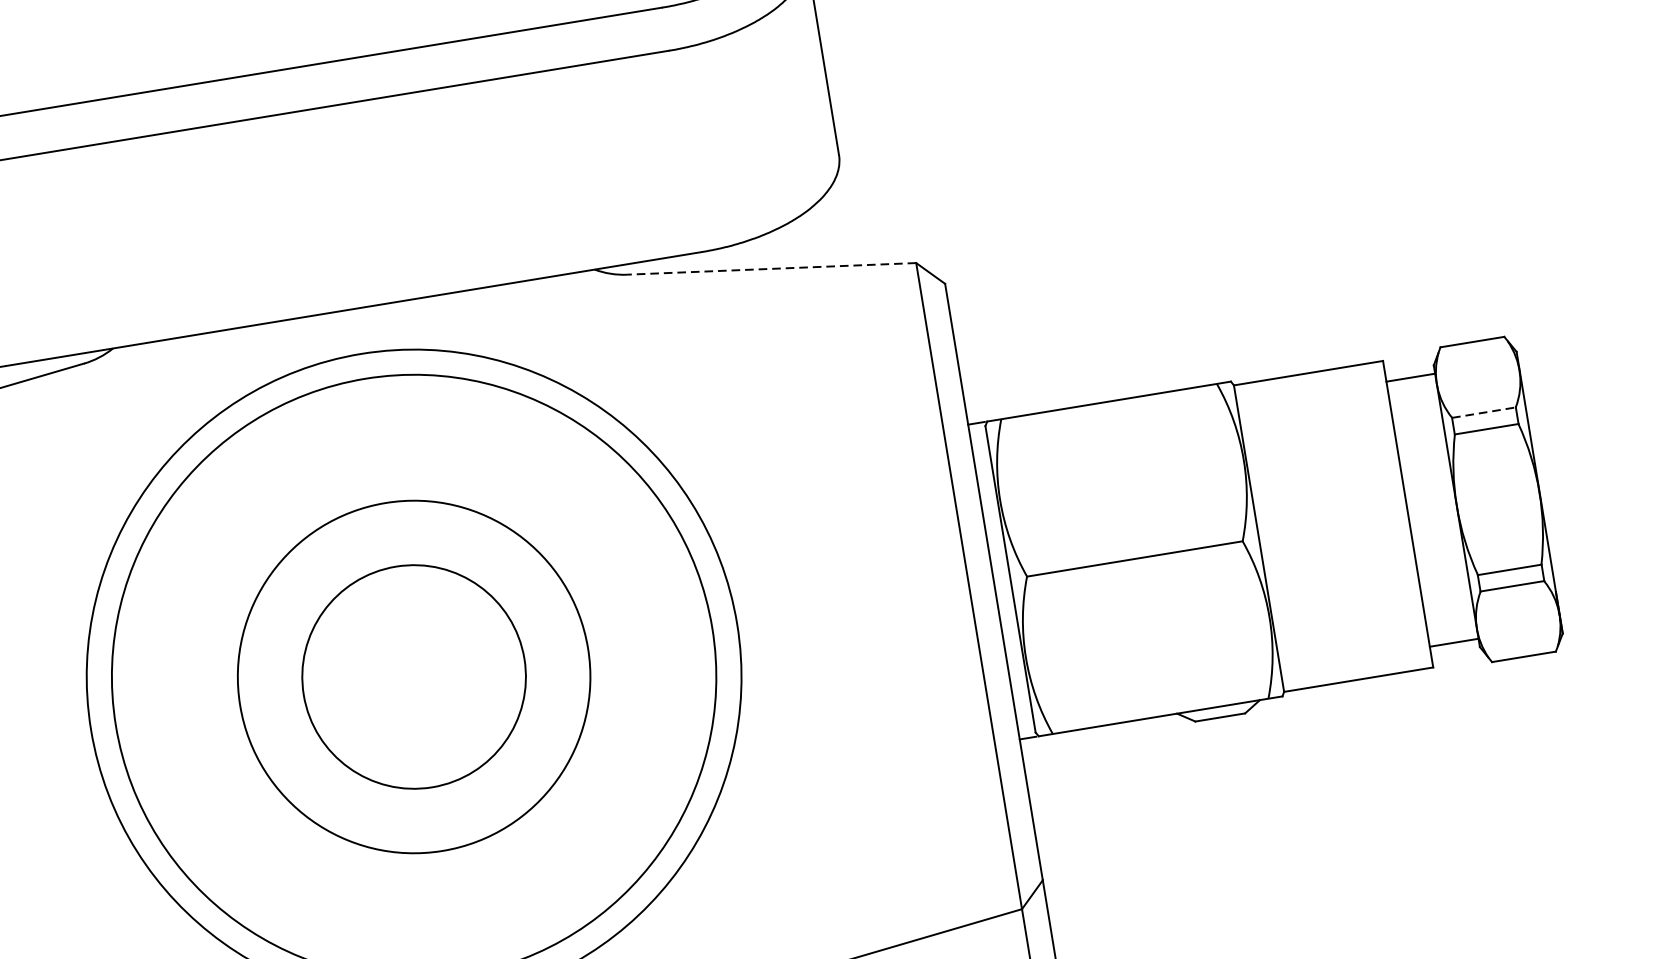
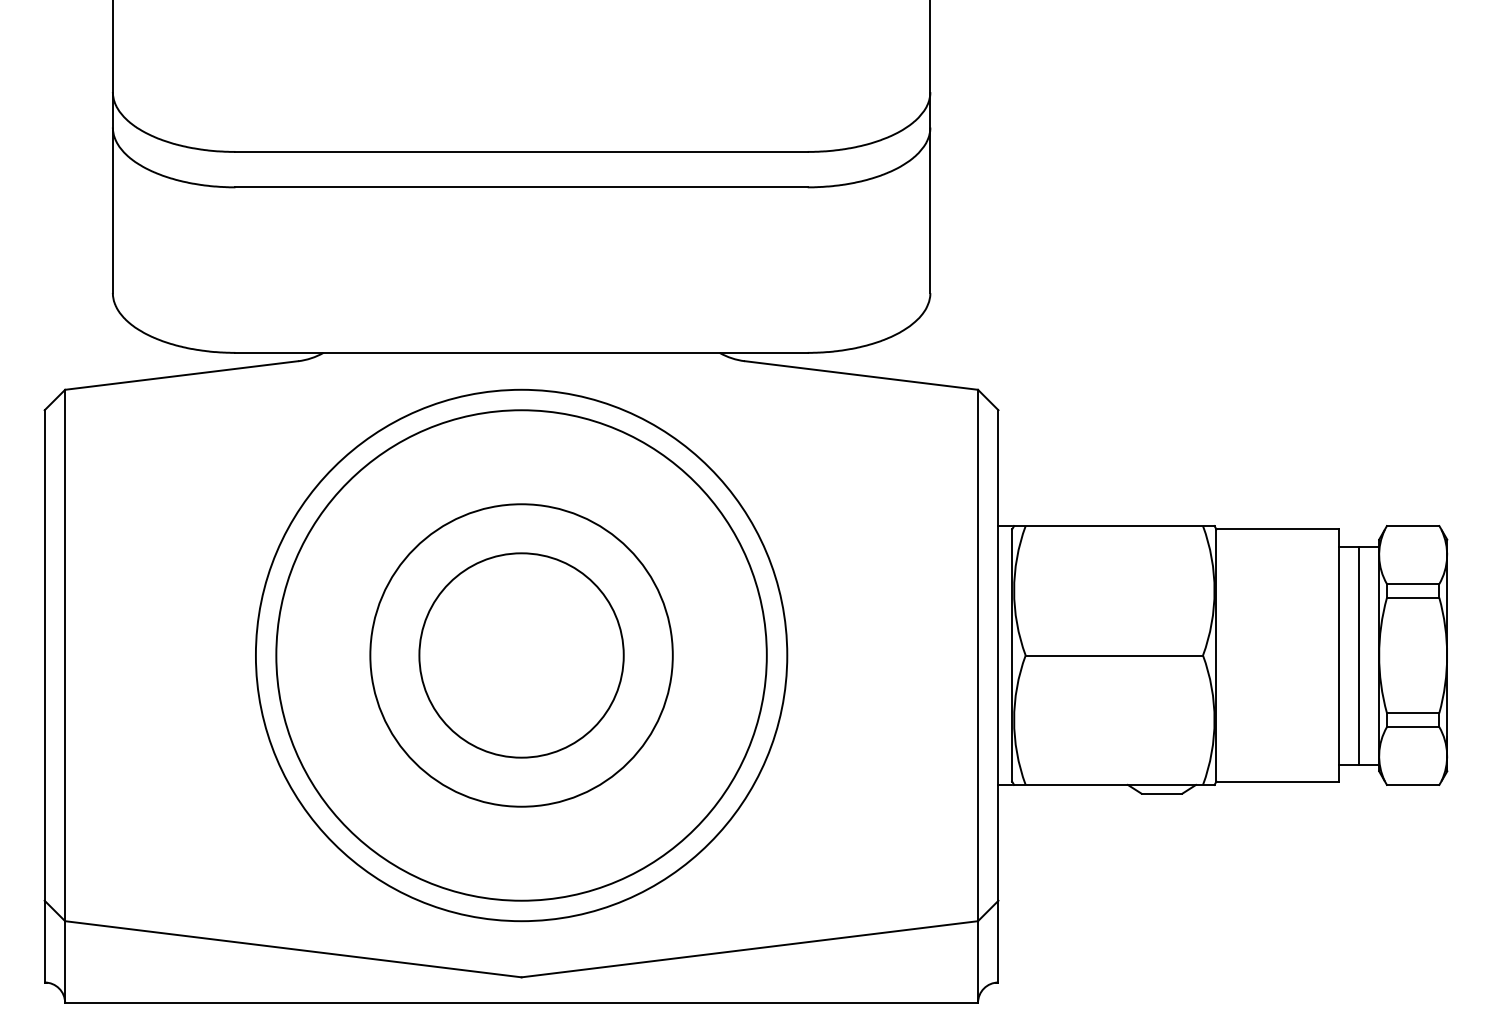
line: (770, 269) -> (860, 375), dashed -> solid
line: (1484, 413) -> (1413, 584), dashed -> solid
line: (1431, 510) -> (1358, 655), added
circle: (414, 677) -> (521, 655), size x0.71
circle: (414, 677) -> (521, 655), size x1.67

